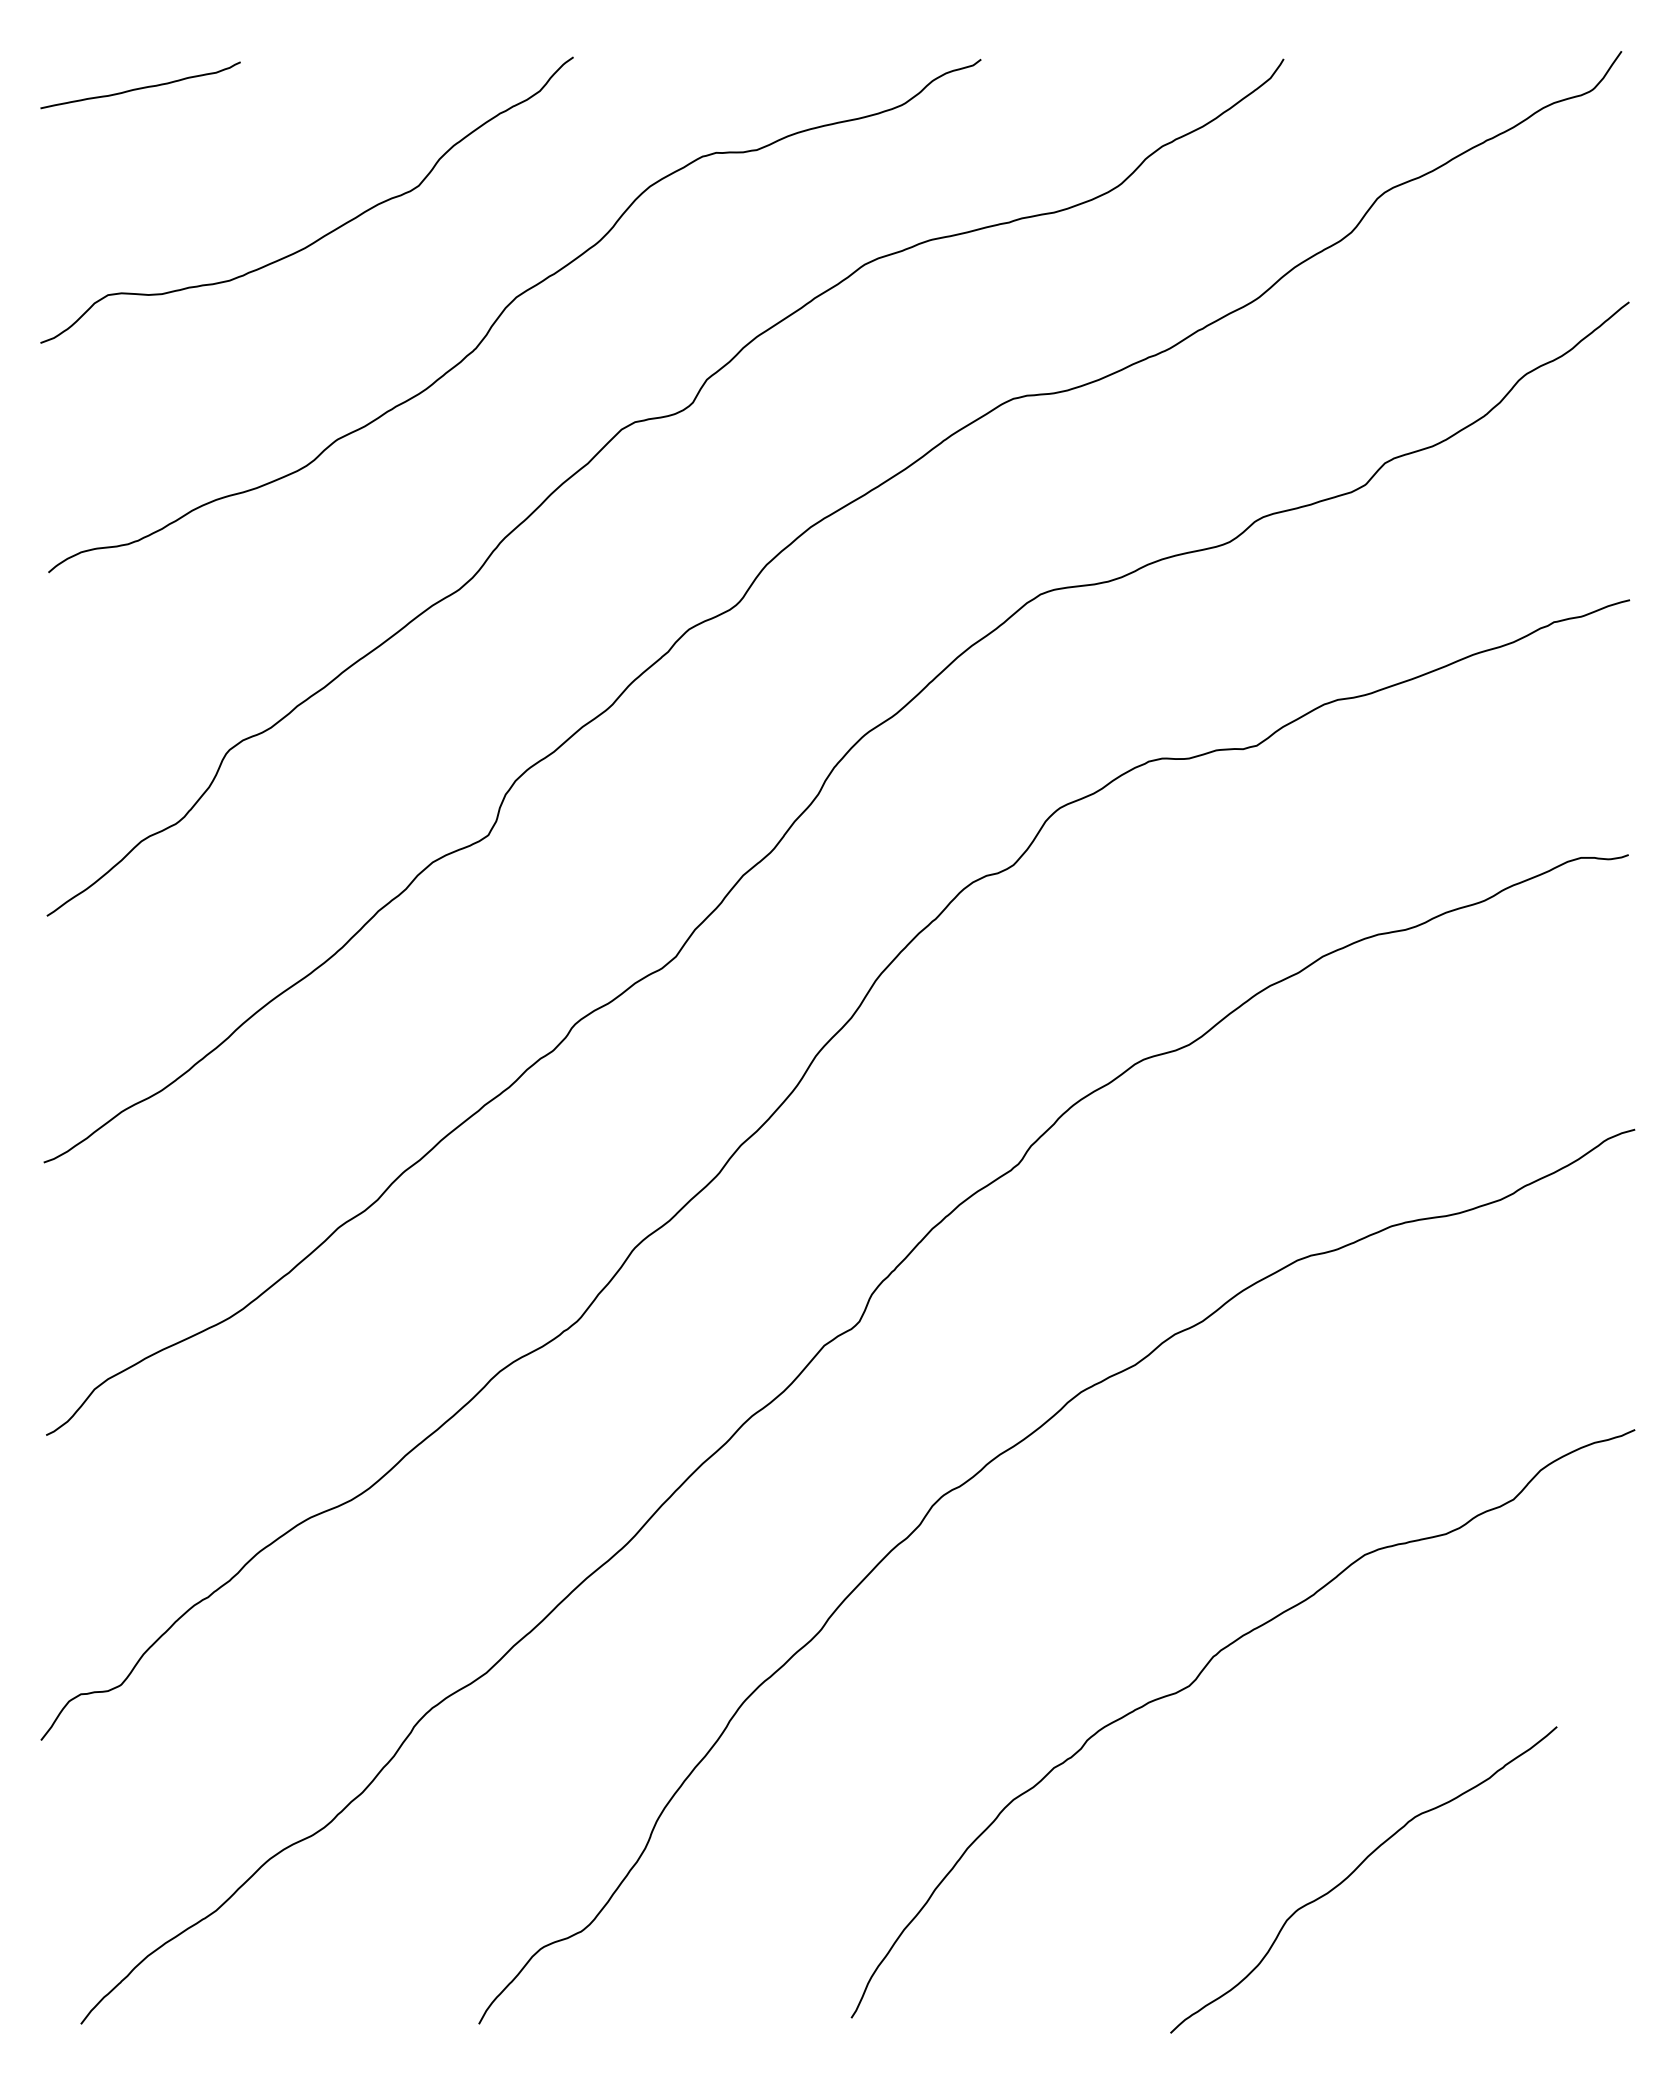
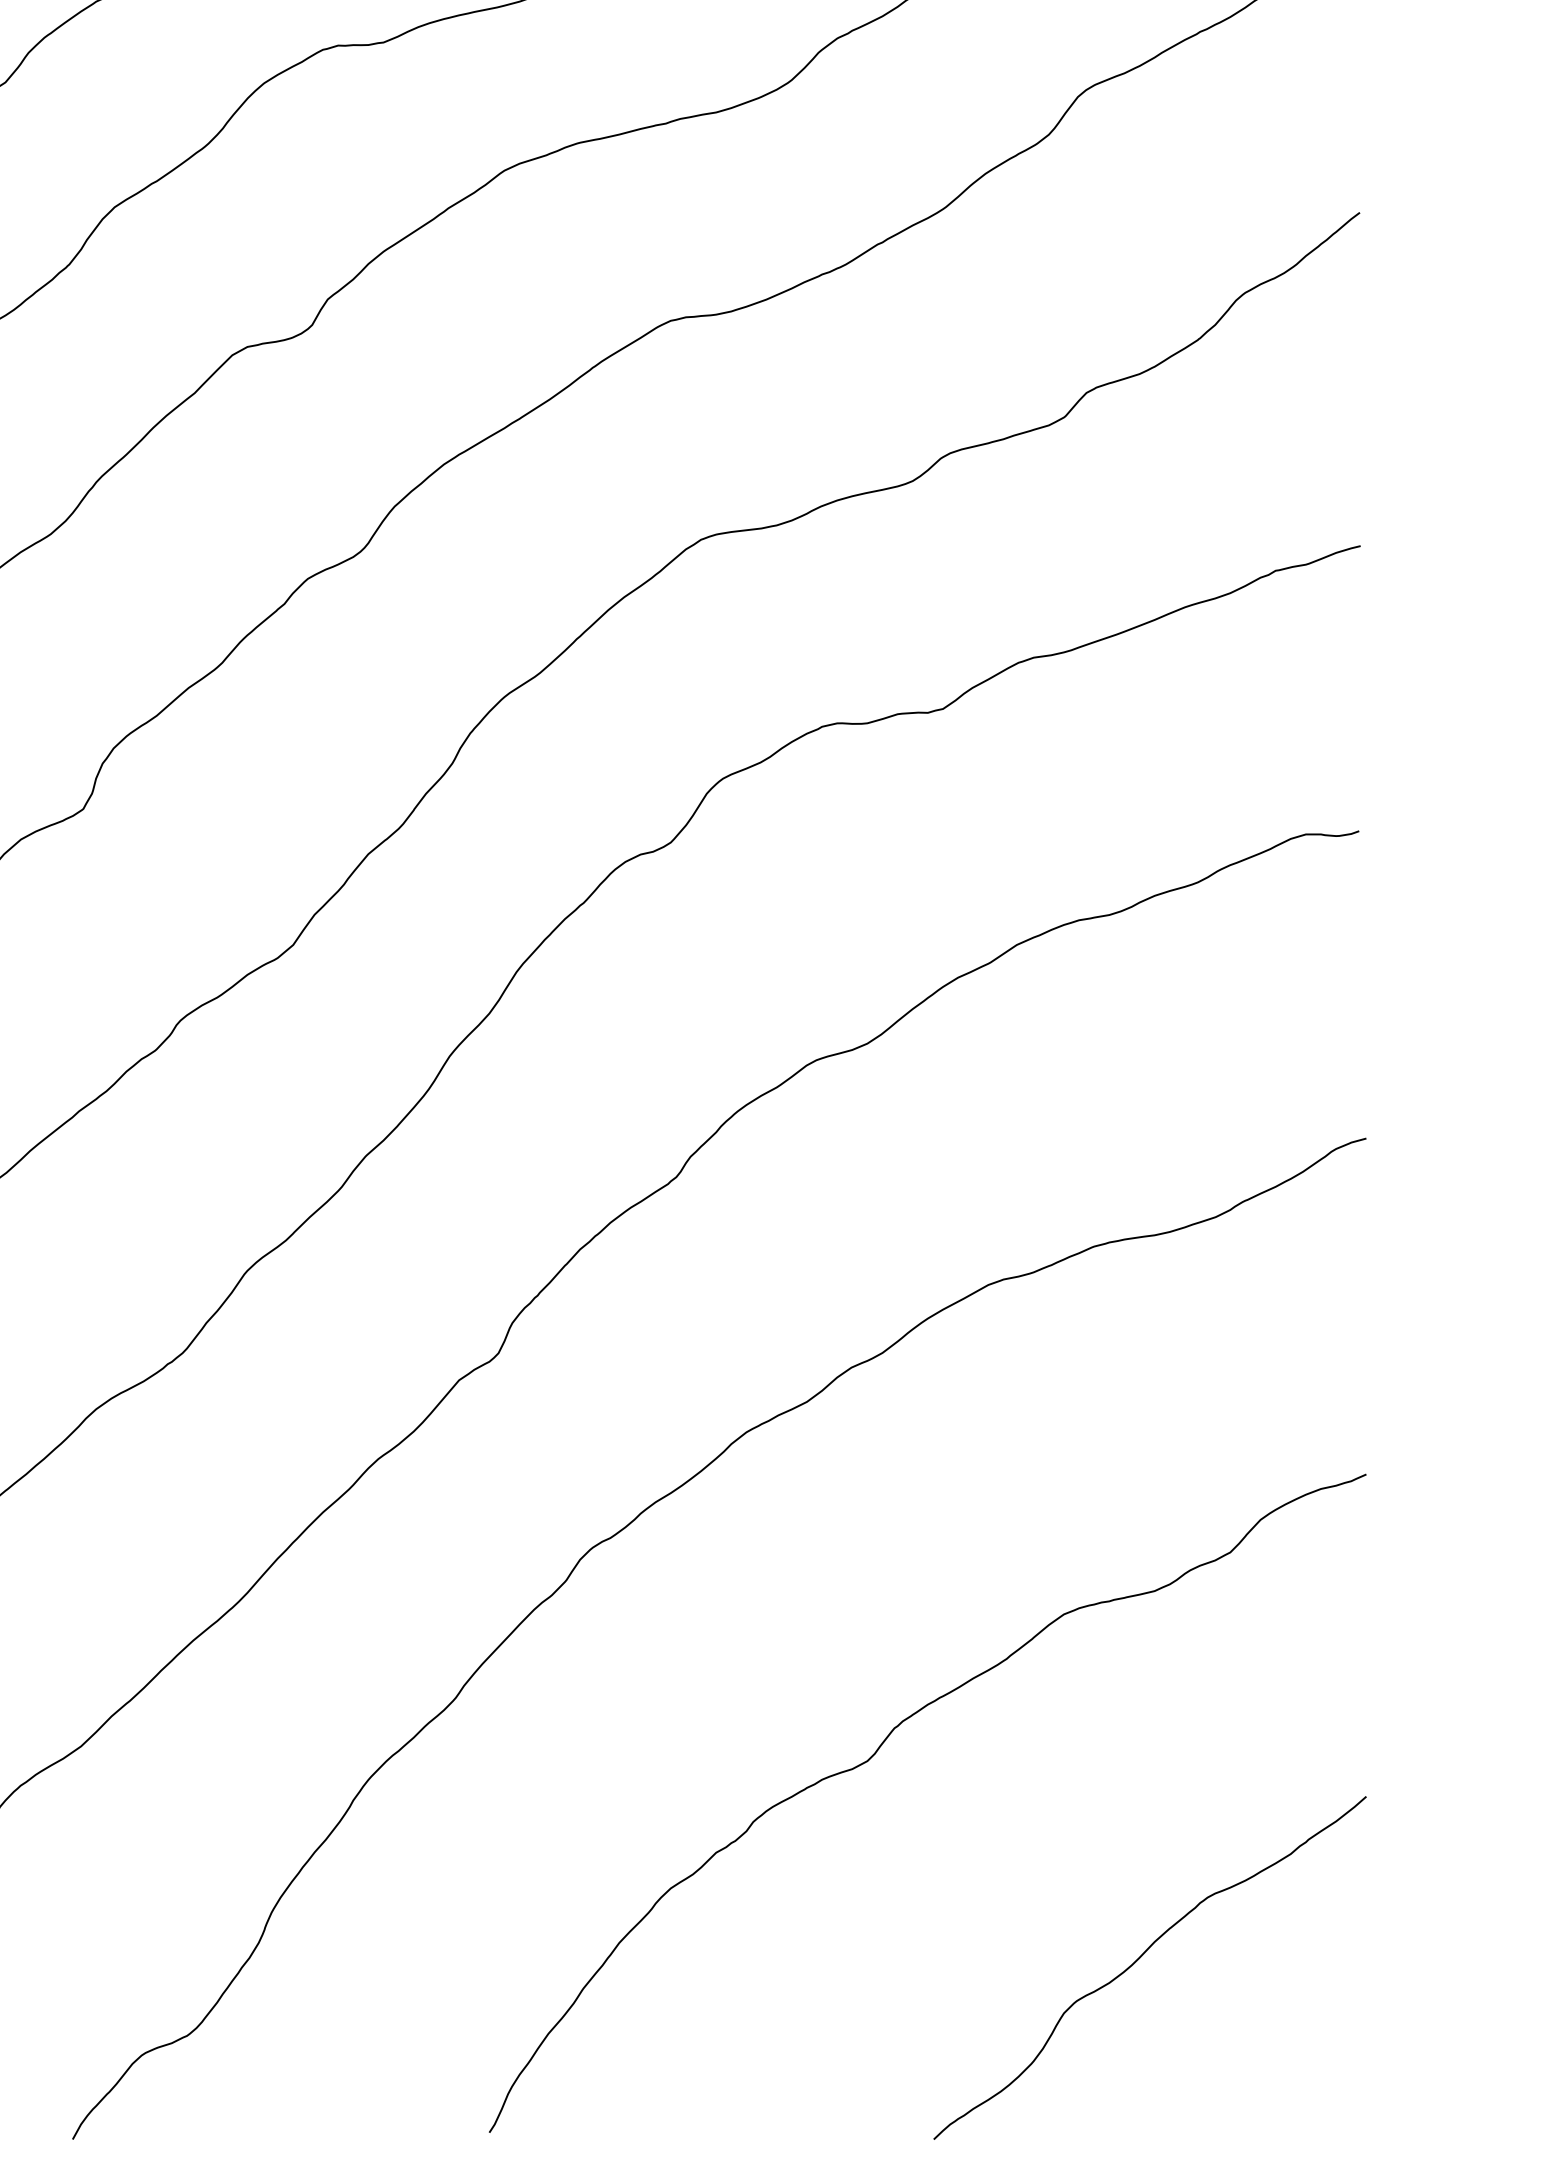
curve: (1355, 1871) -> (1140, 1958), moved

